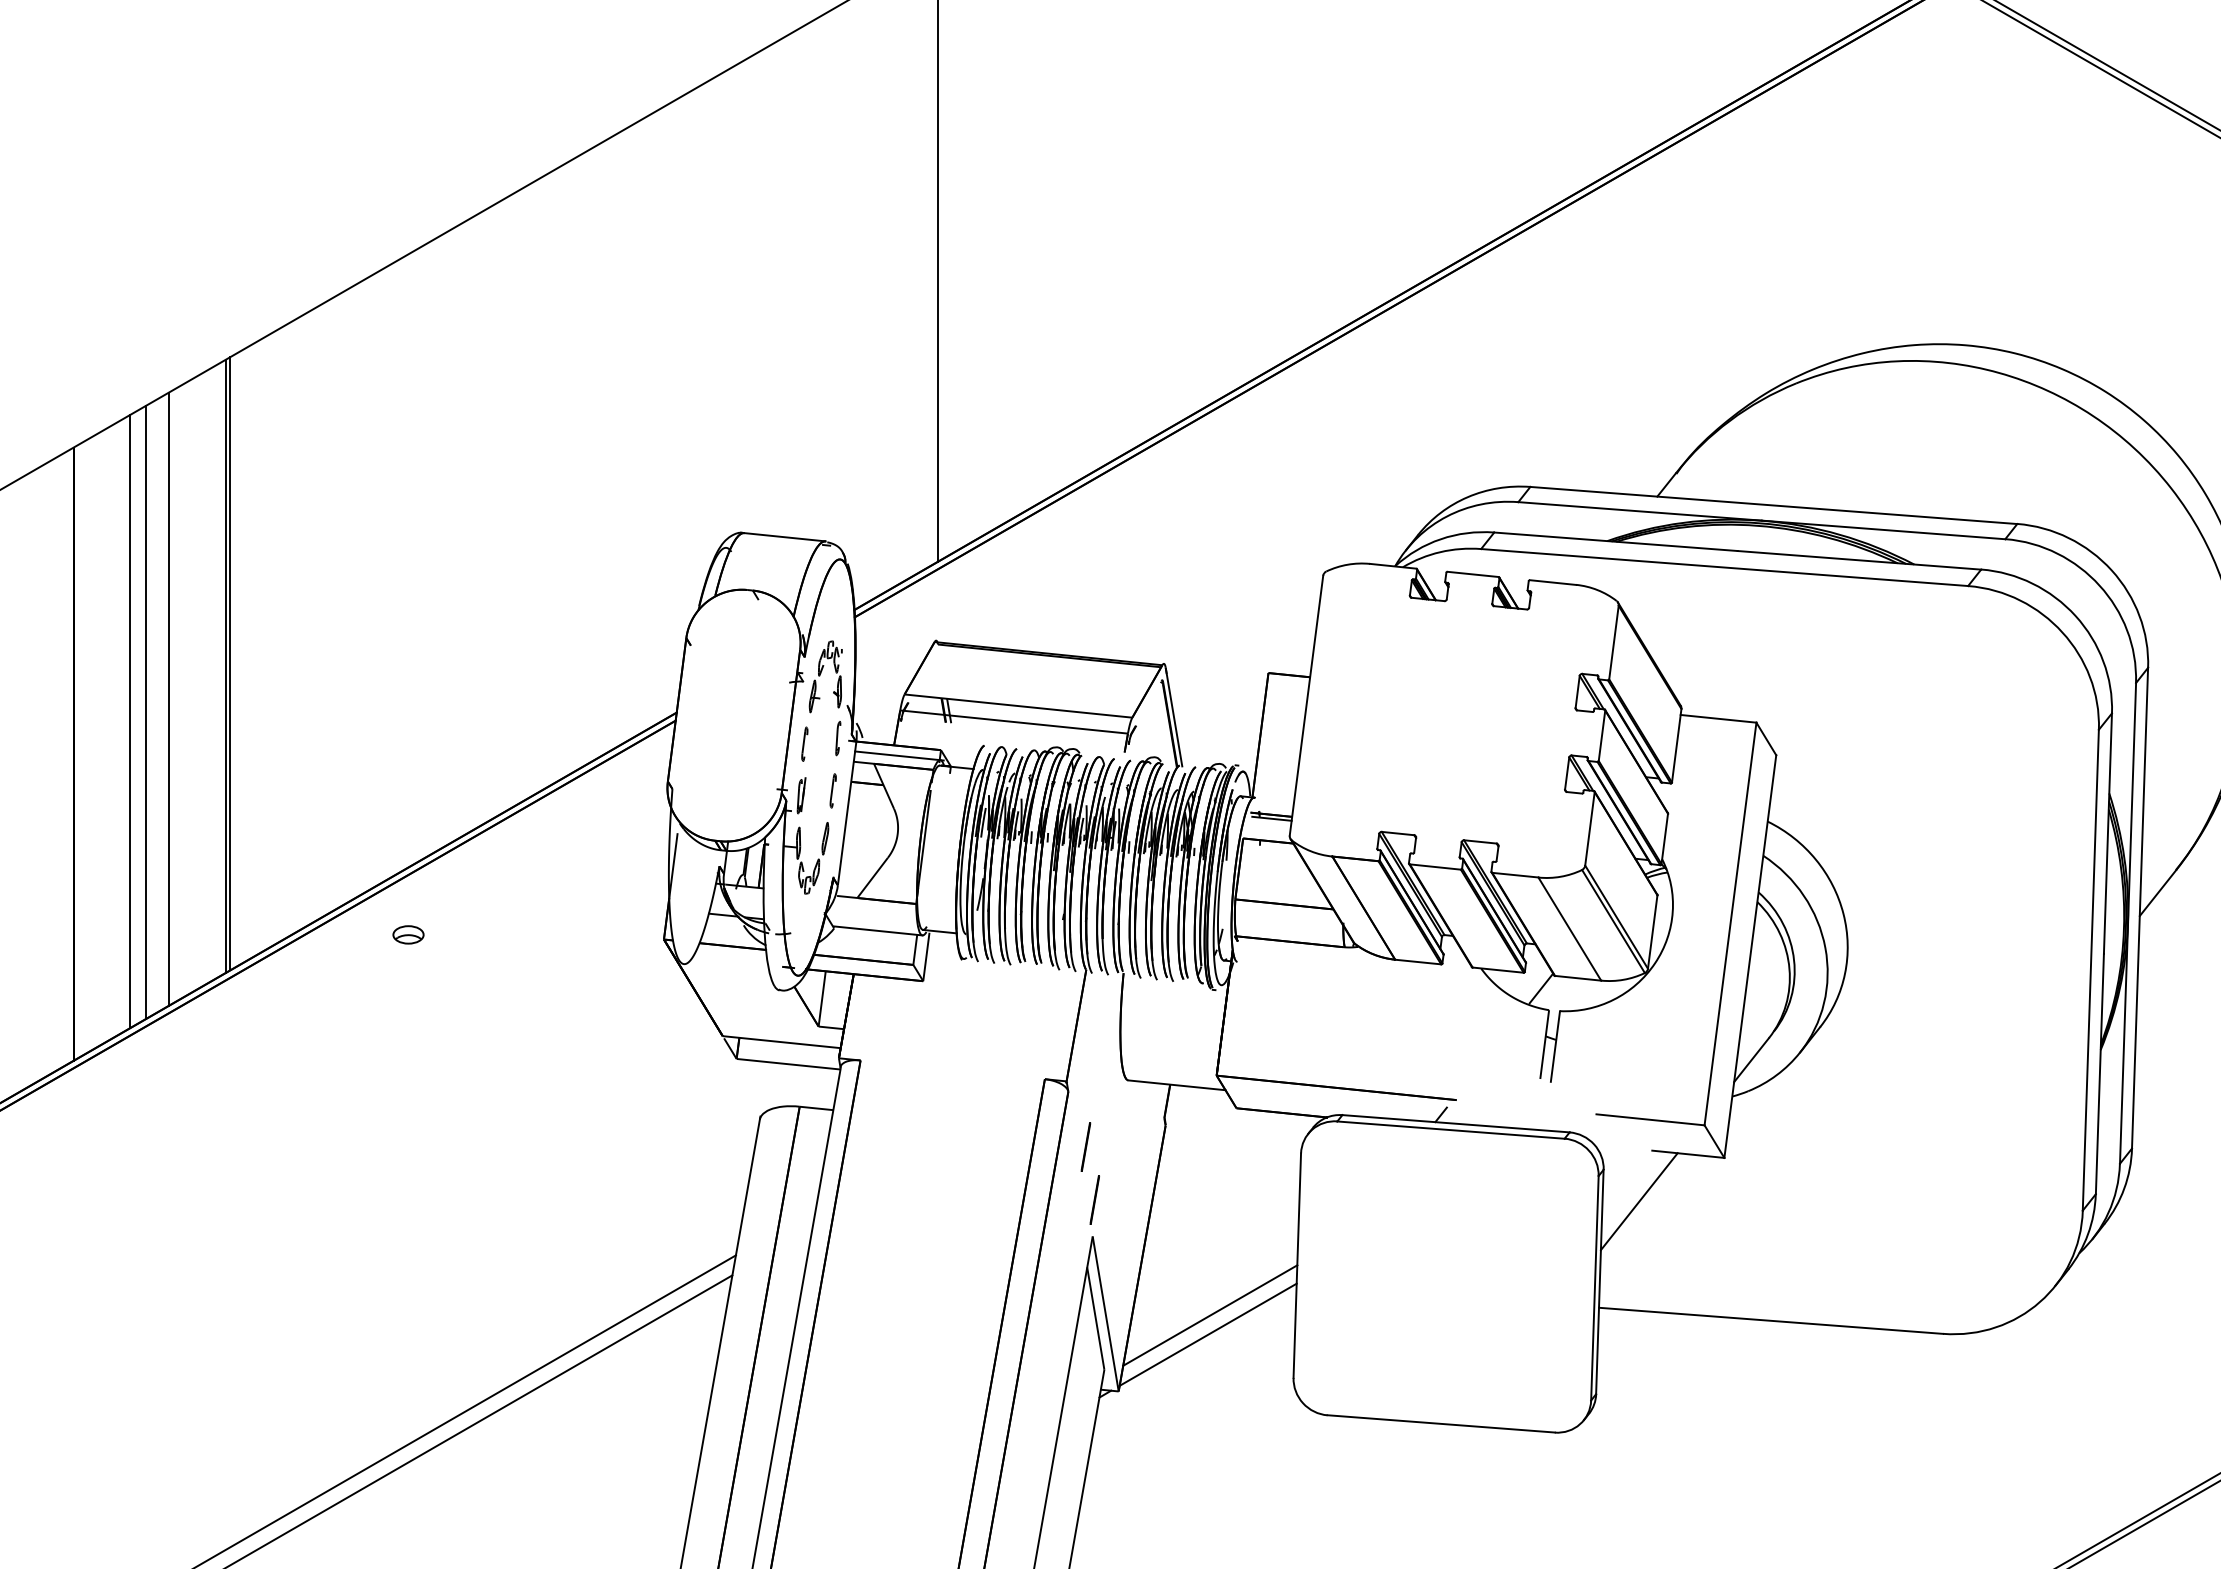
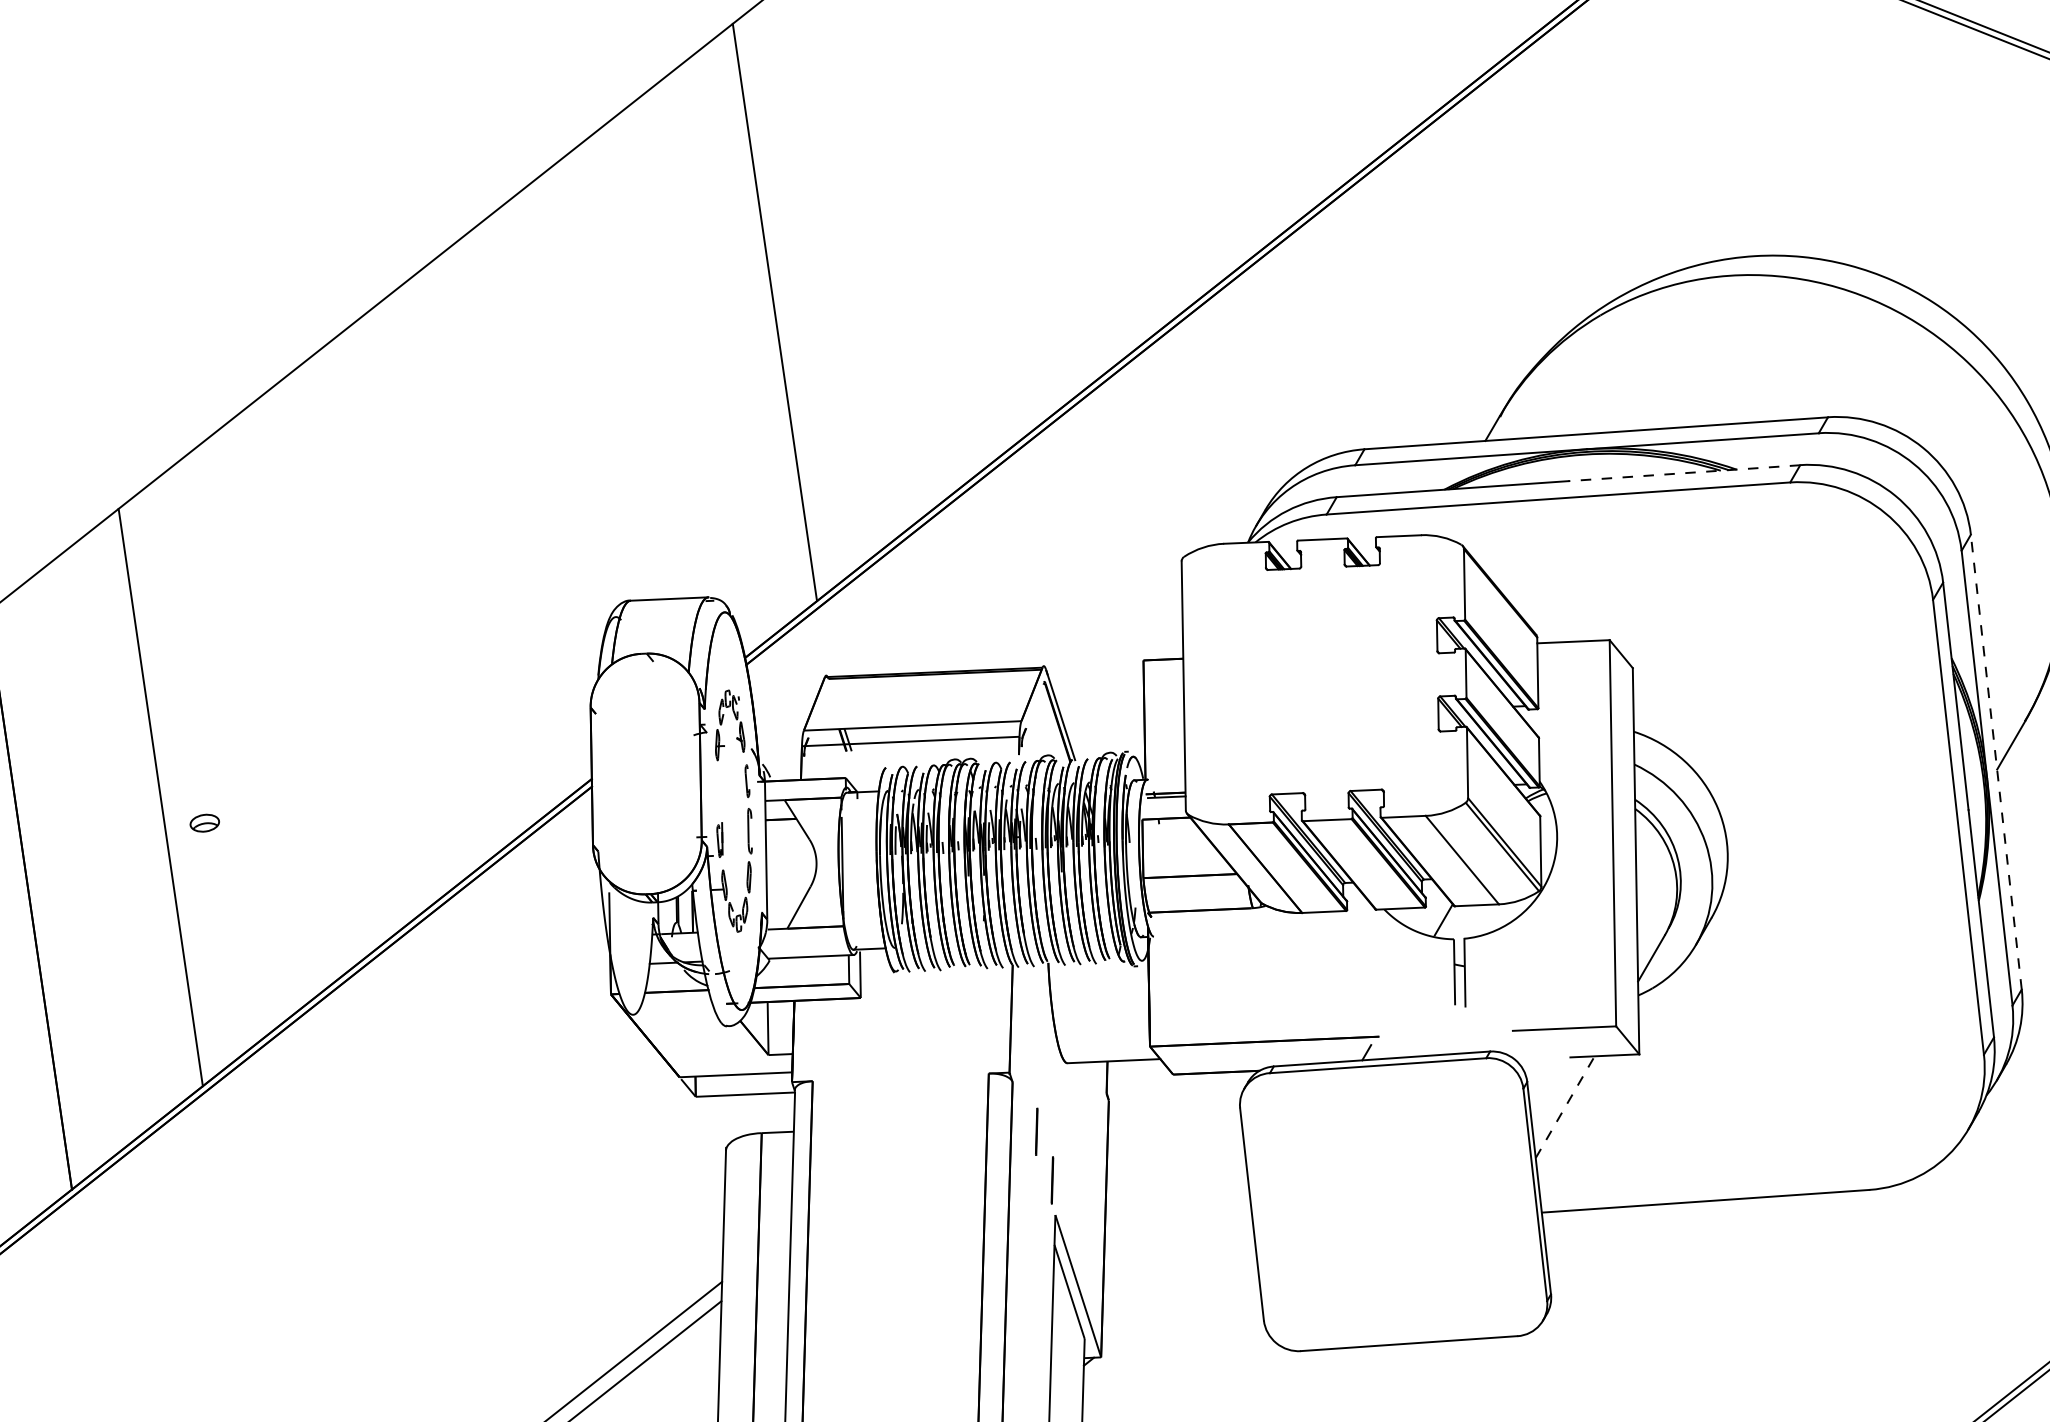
line: (1858, 560) -> (1683, 473), solid -> dashed
line: (230, 663) -> (164, 794), removed
line: (169, 698) -> (112, 835), removed
line: (145, 712) -> (91, 851), removed
line: (130, 721) -> (78, 862), removed
part: (804, 743) -> (716, 790), removed
line: (899, 755) -> (807, 788), removed
part: (832, 790) -> (749, 830), size x1.4
line: (2140, 907) -> (1996, 761), solid -> dashed
part: (408, 934) -> (204, 822), moved
line: (1639, 1201) -> (1565, 1107), solid -> dashed
line: (1210, 1315) -> (1177, 1273), removed
line: (1207, 1334) -> (1176, 1291), removed

